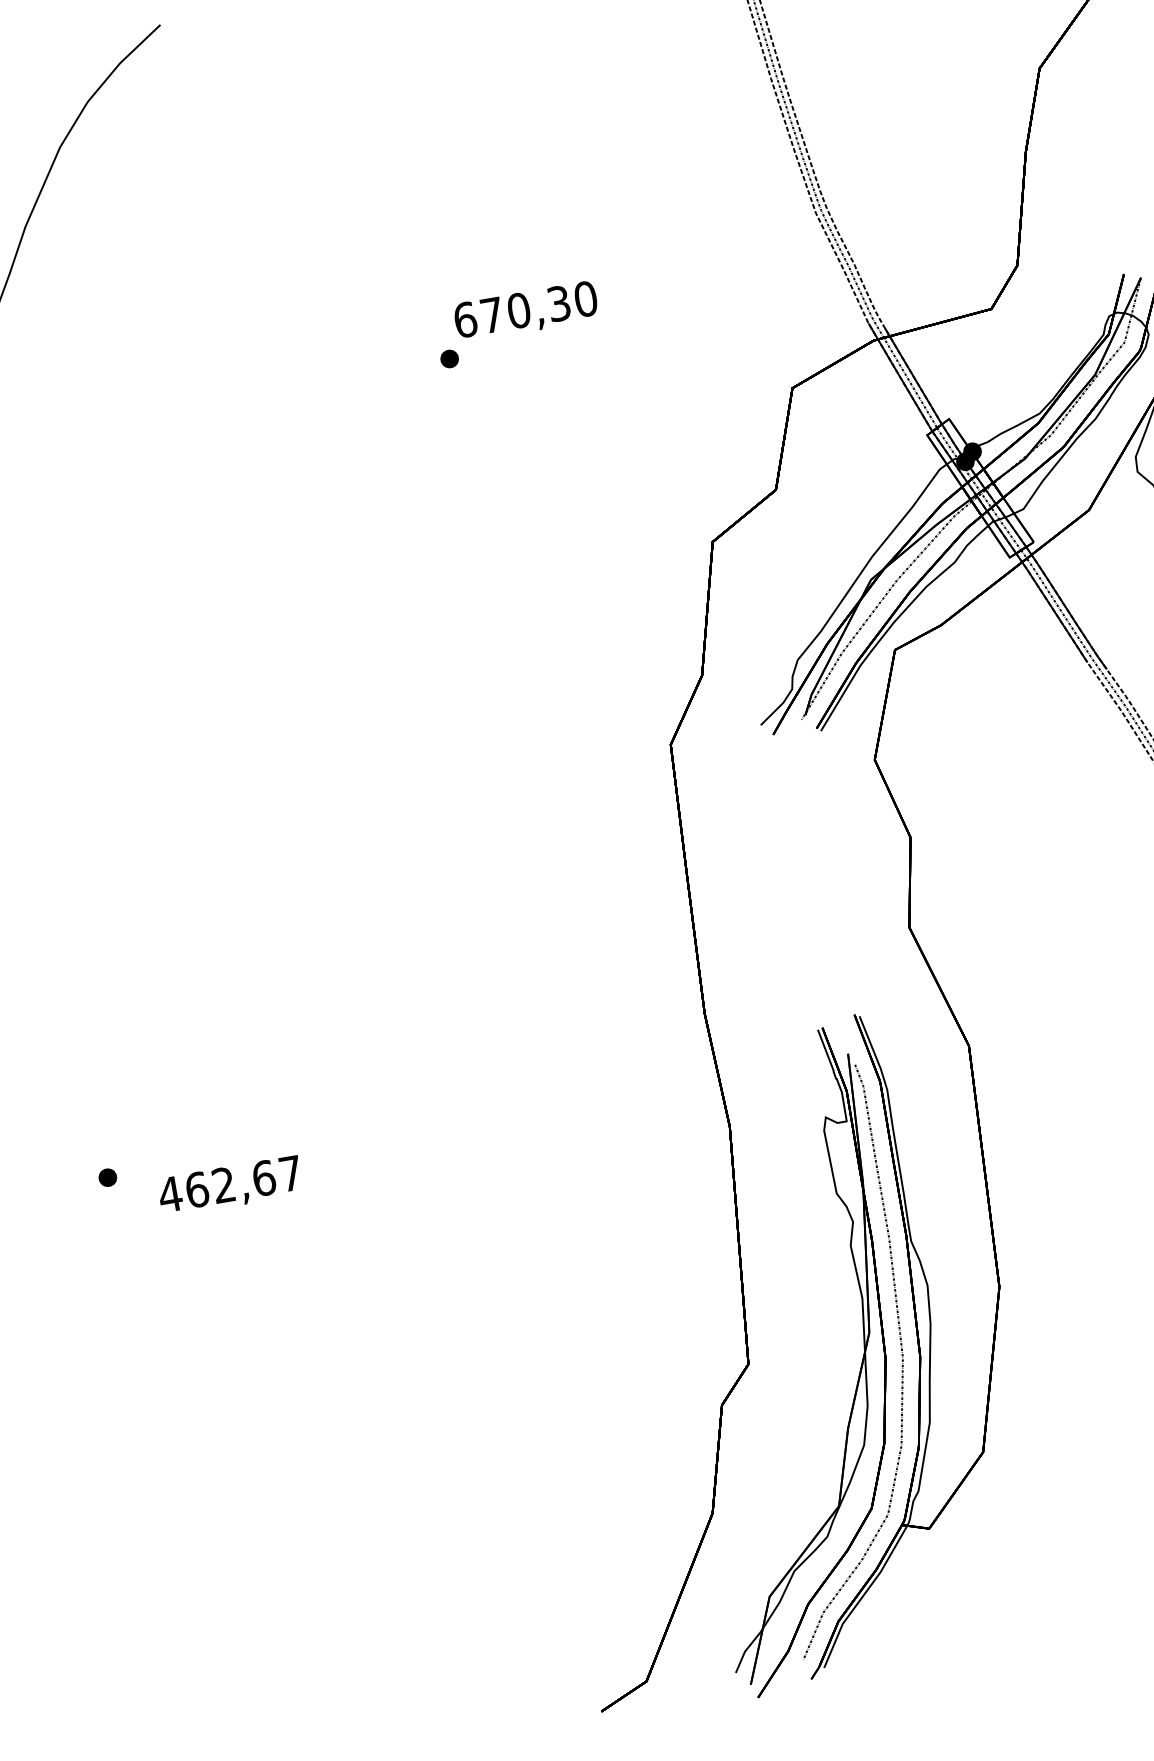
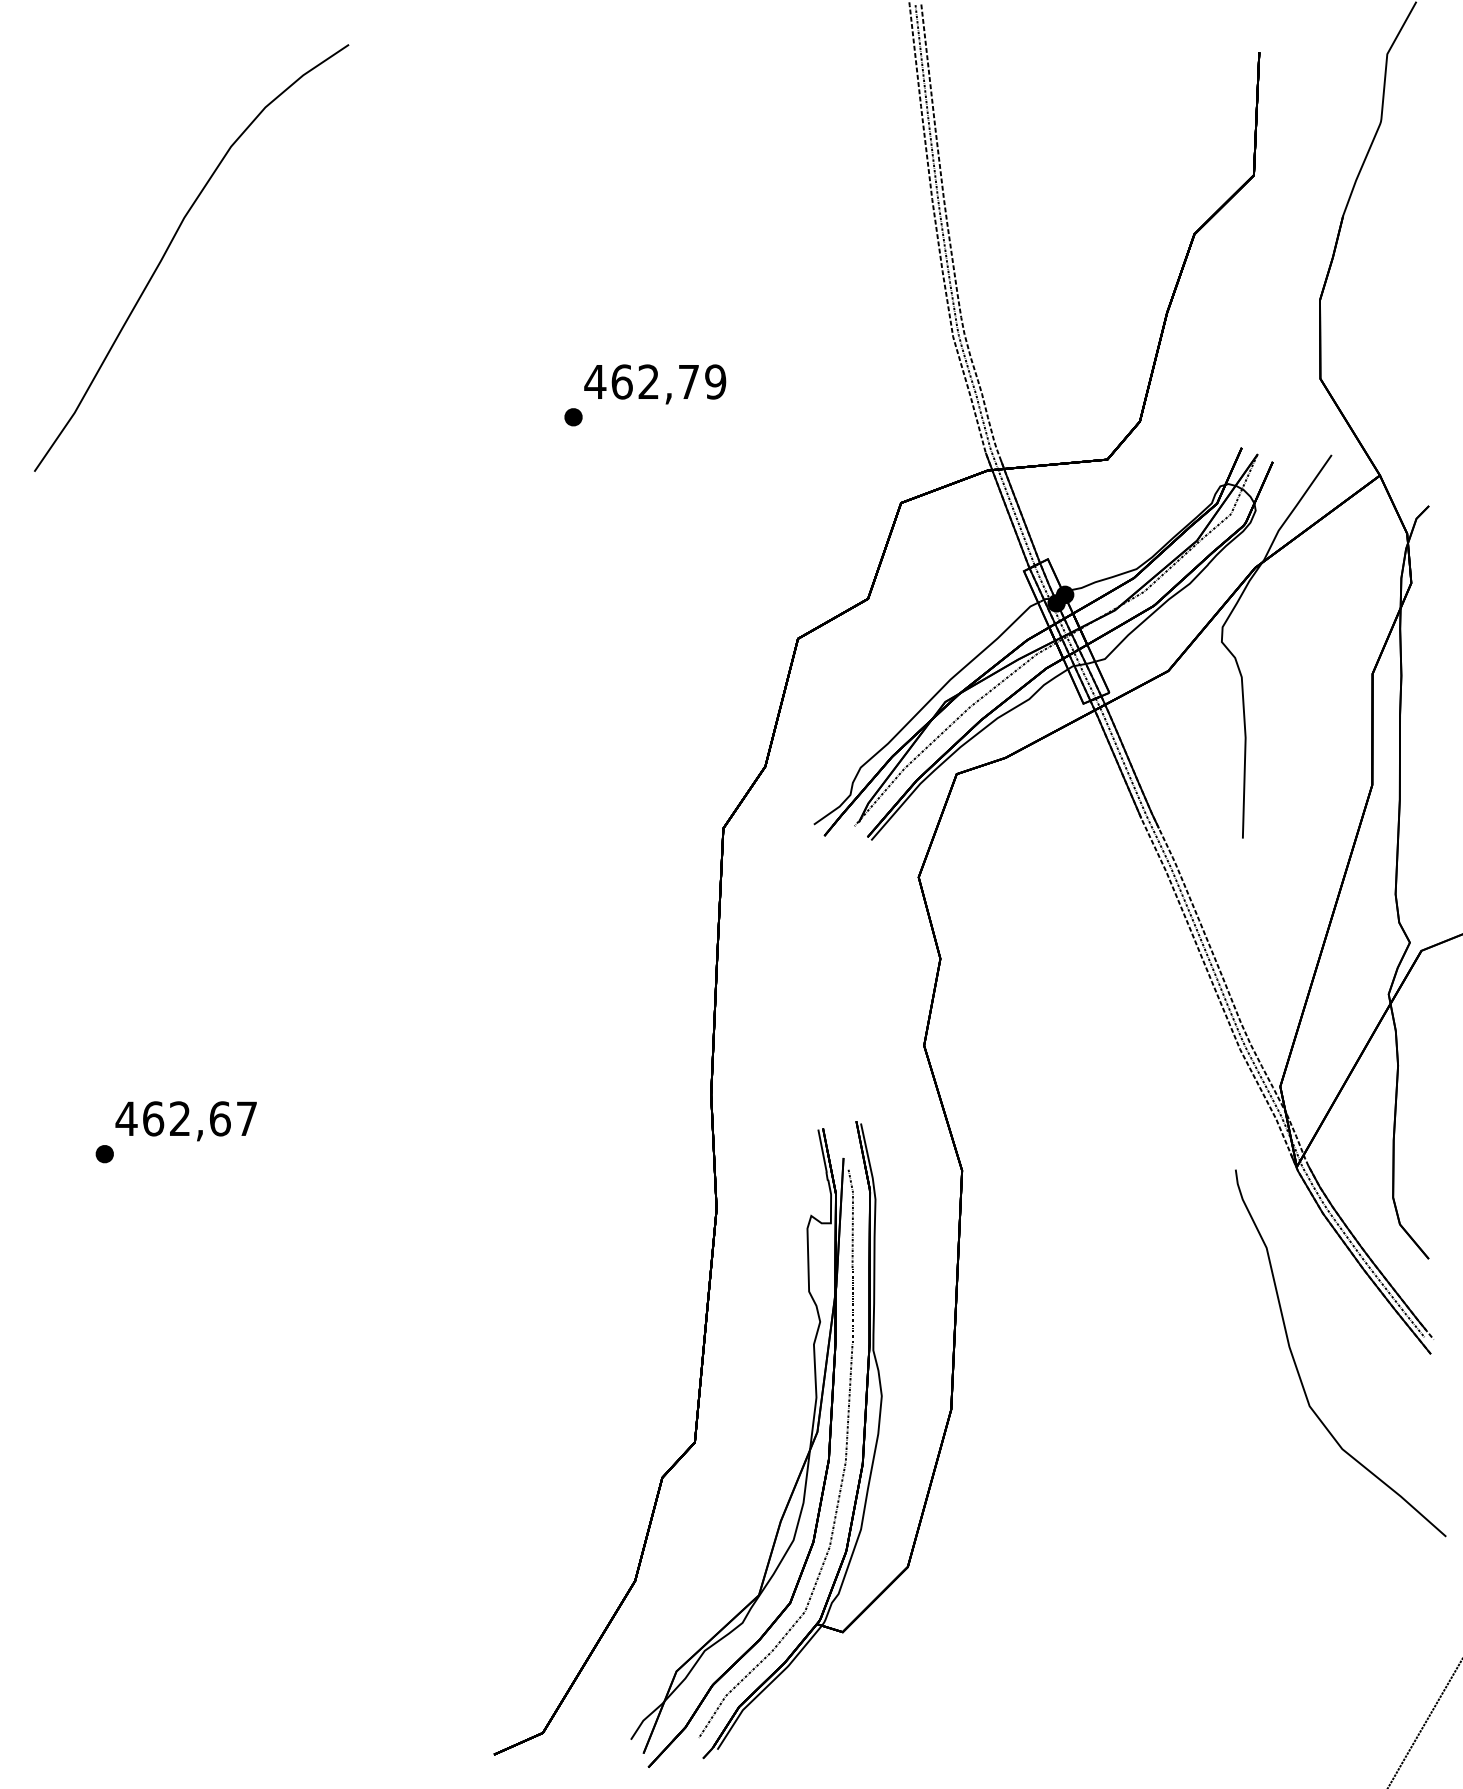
text: (525, 309) -> (655, 381), 670,30 -> 462,79
text: (229, 1186) -> (185, 1121), moved

